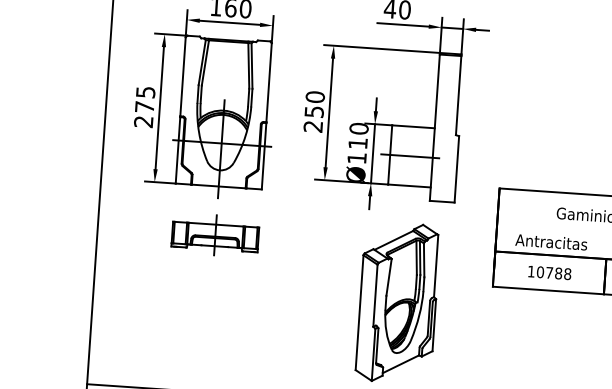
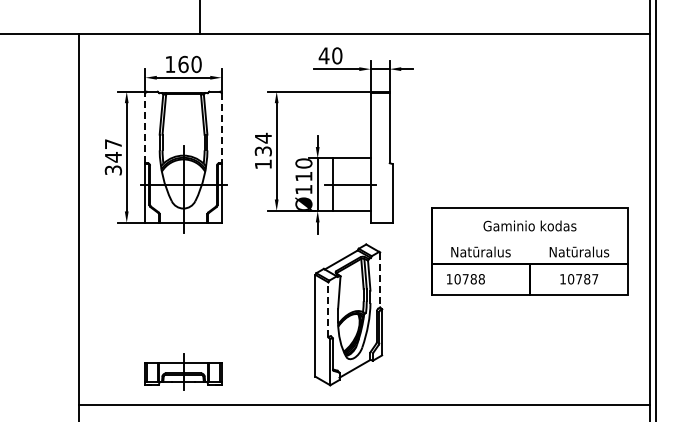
line: (183, 75) -> (145, 127), solid -> dashed
line: (268, 82) -> (221, 128), solid -> dashed
text: (144, 107) -> (113, 157), 275 -> 347
text: (313, 110) -> (262, 150), 250 -> 134
part: (215, 234) -> (183, 371), moved
text: (551, 241) -> (480, 251), Antracitas -> Natūralus
line: (436, 266) -> (380, 280), solid -> dashed
text: (549, 273) -> (465, 279), moved
line: (375, 295) -> (328, 309), solid -> dashed

